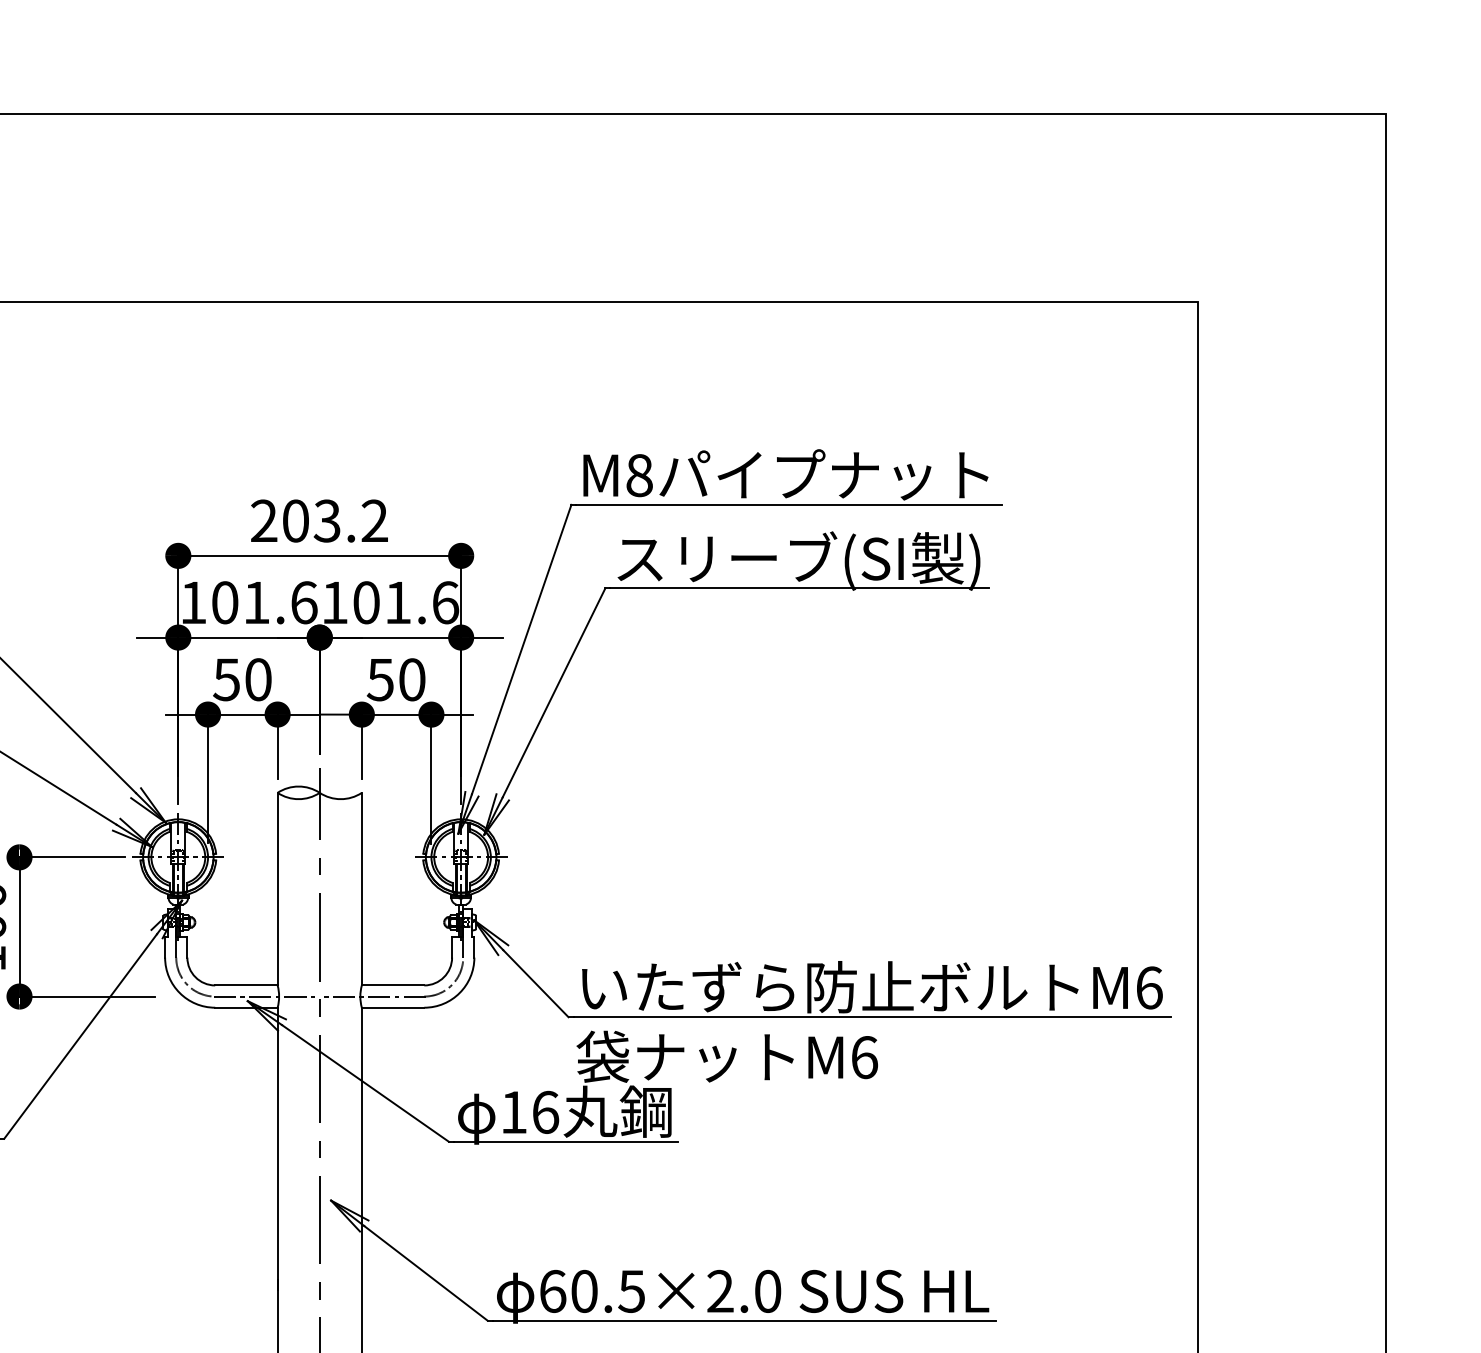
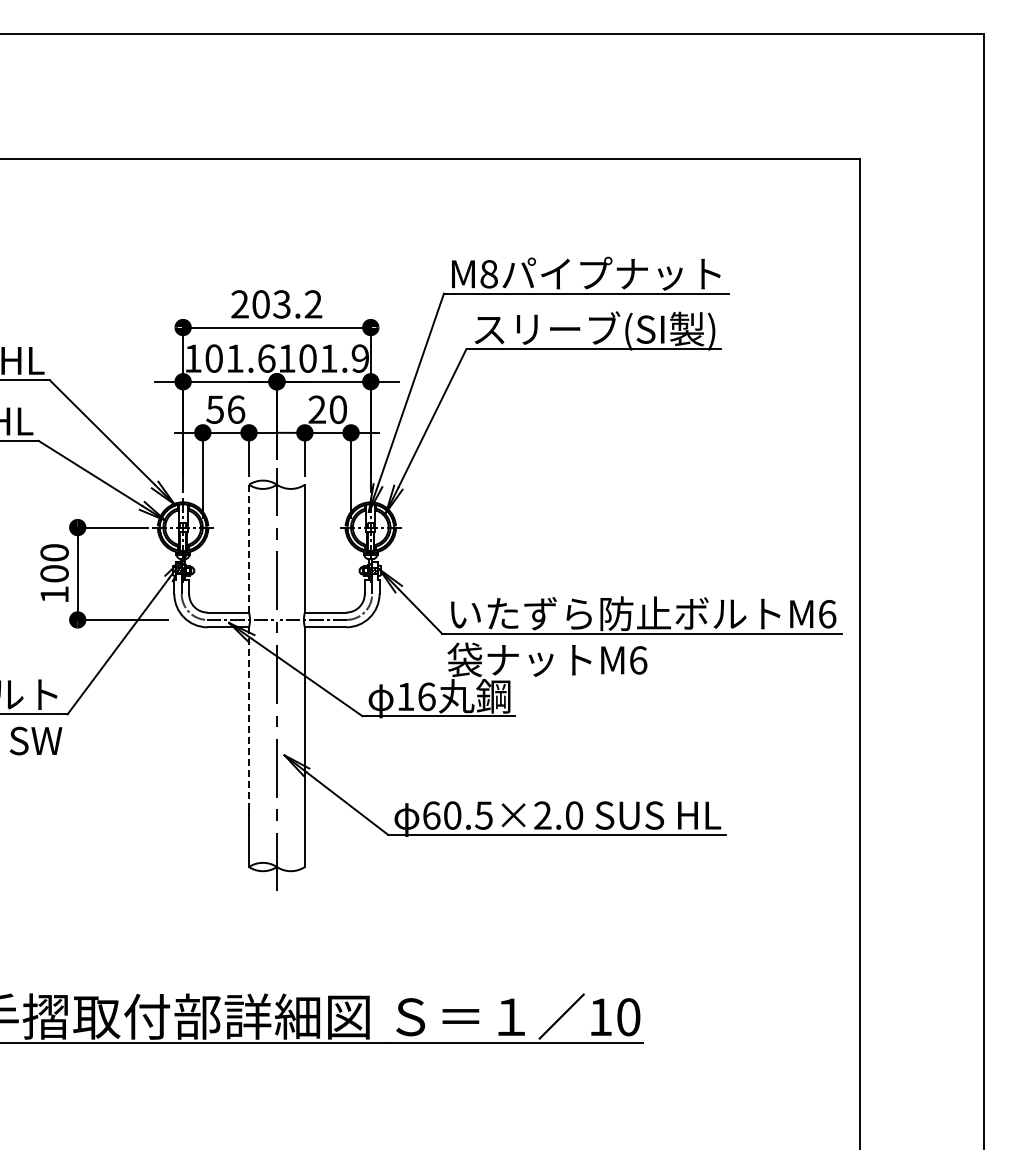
text: (445, 602) -> (360, 358), 101.6 -> 101.9
text: (258, 679) -> (236, 409), 50 -> 56
text: (380, 679) -> (317, 409), 50 -> 20
line: (278, 888) -> (249, 548), solid -> dashed
line: (278, 1148) -> (249, 720), solid -> dashed

